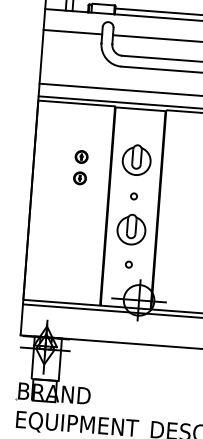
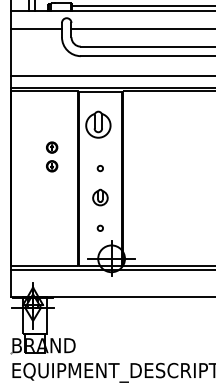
part: (136, 159) -> (98, 124), moved
part: (81, 167) -> (52, 156), moved
part: (131, 229) -> (100, 197), size x0.6

